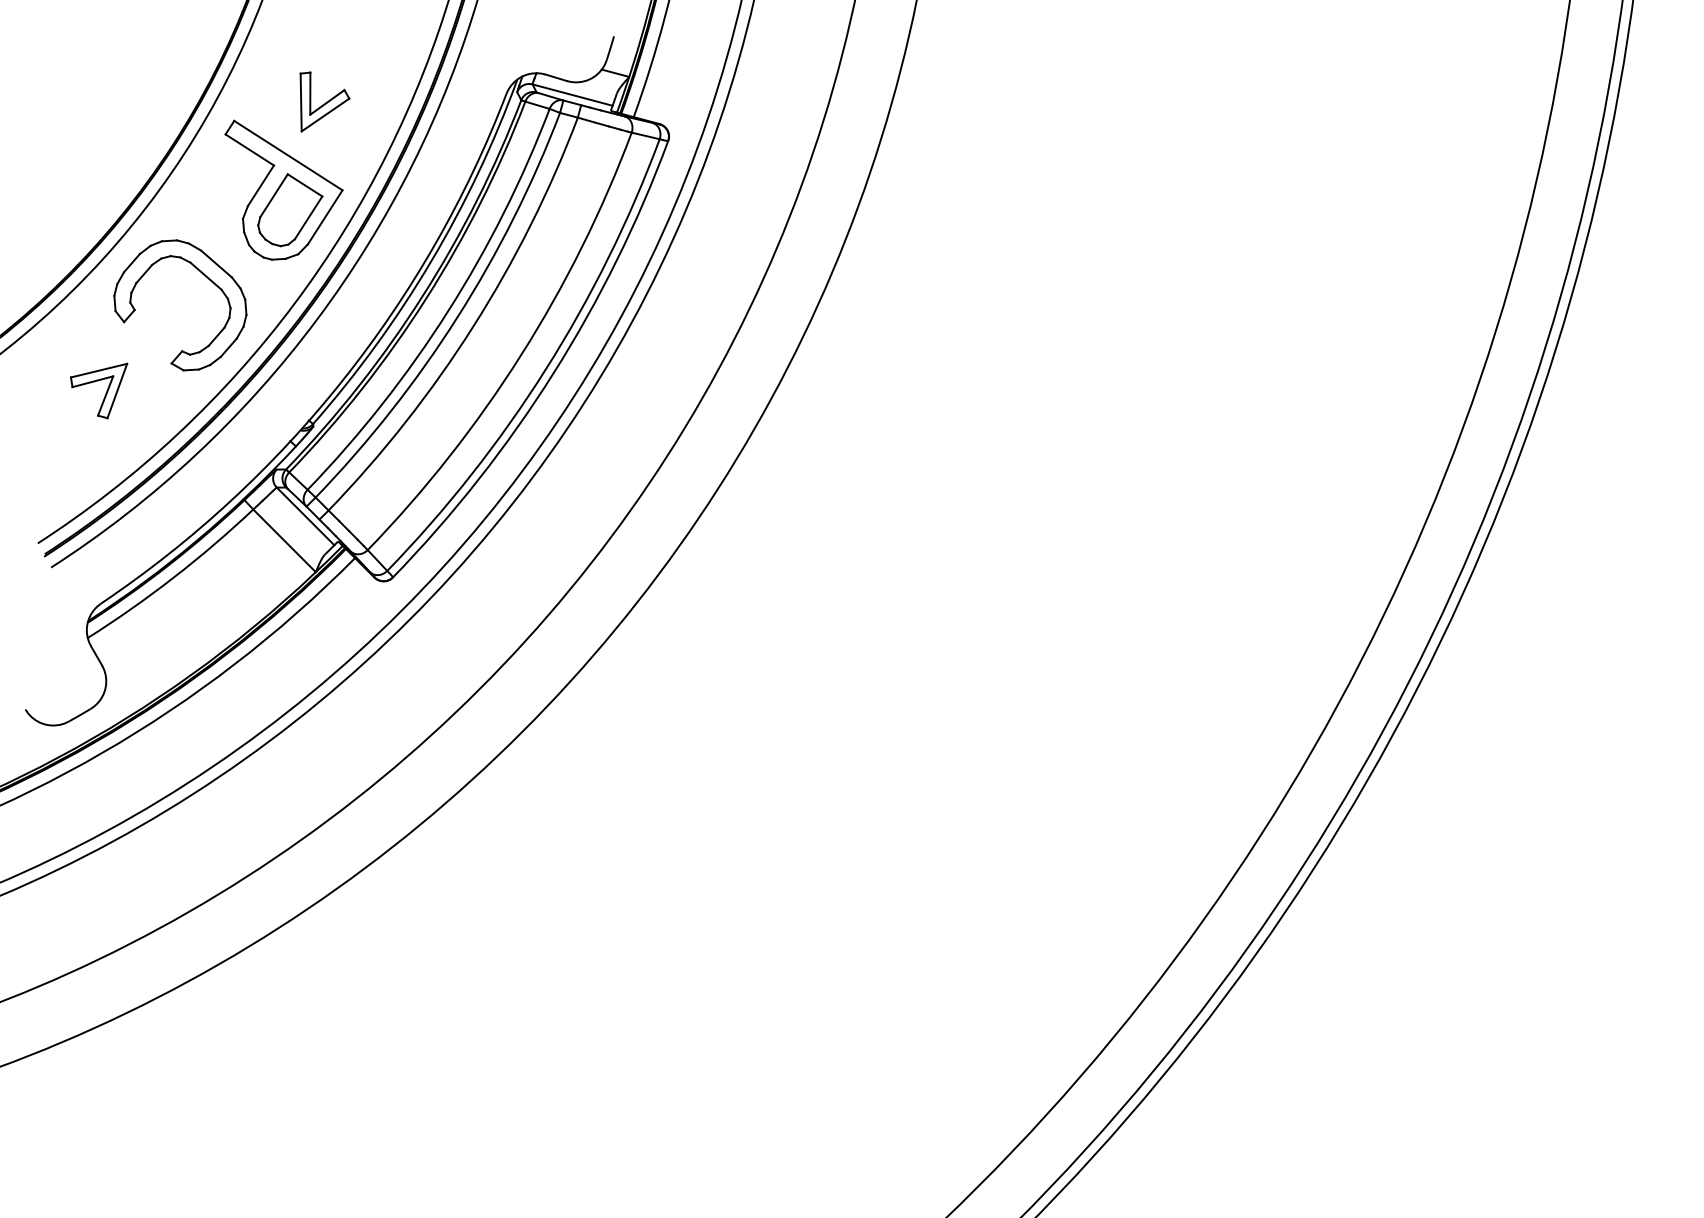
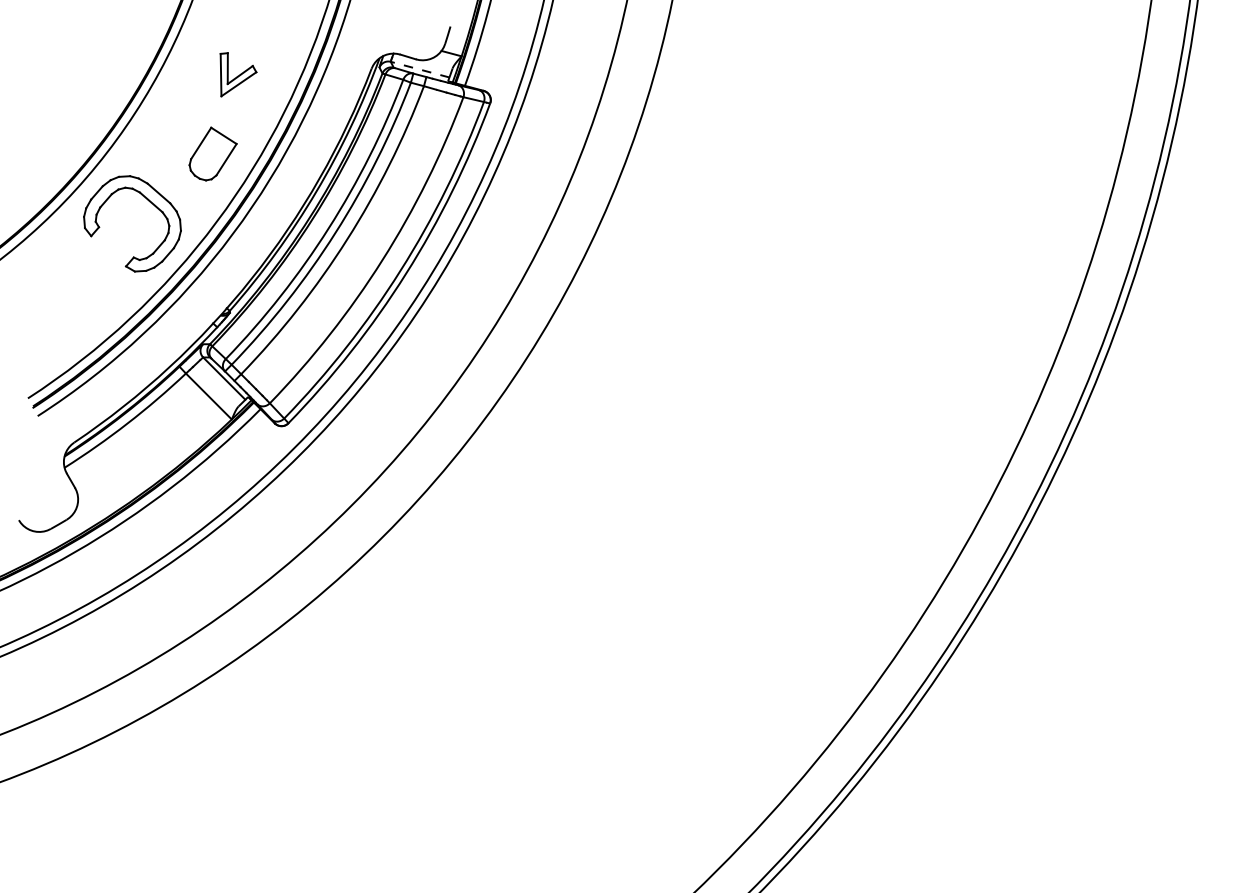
line: (572, 94) -> (420, 69), solid -> dashed
part: (283, 189) -> (208, 138), removed
part: (105, 393) -> (77, 288), removed

